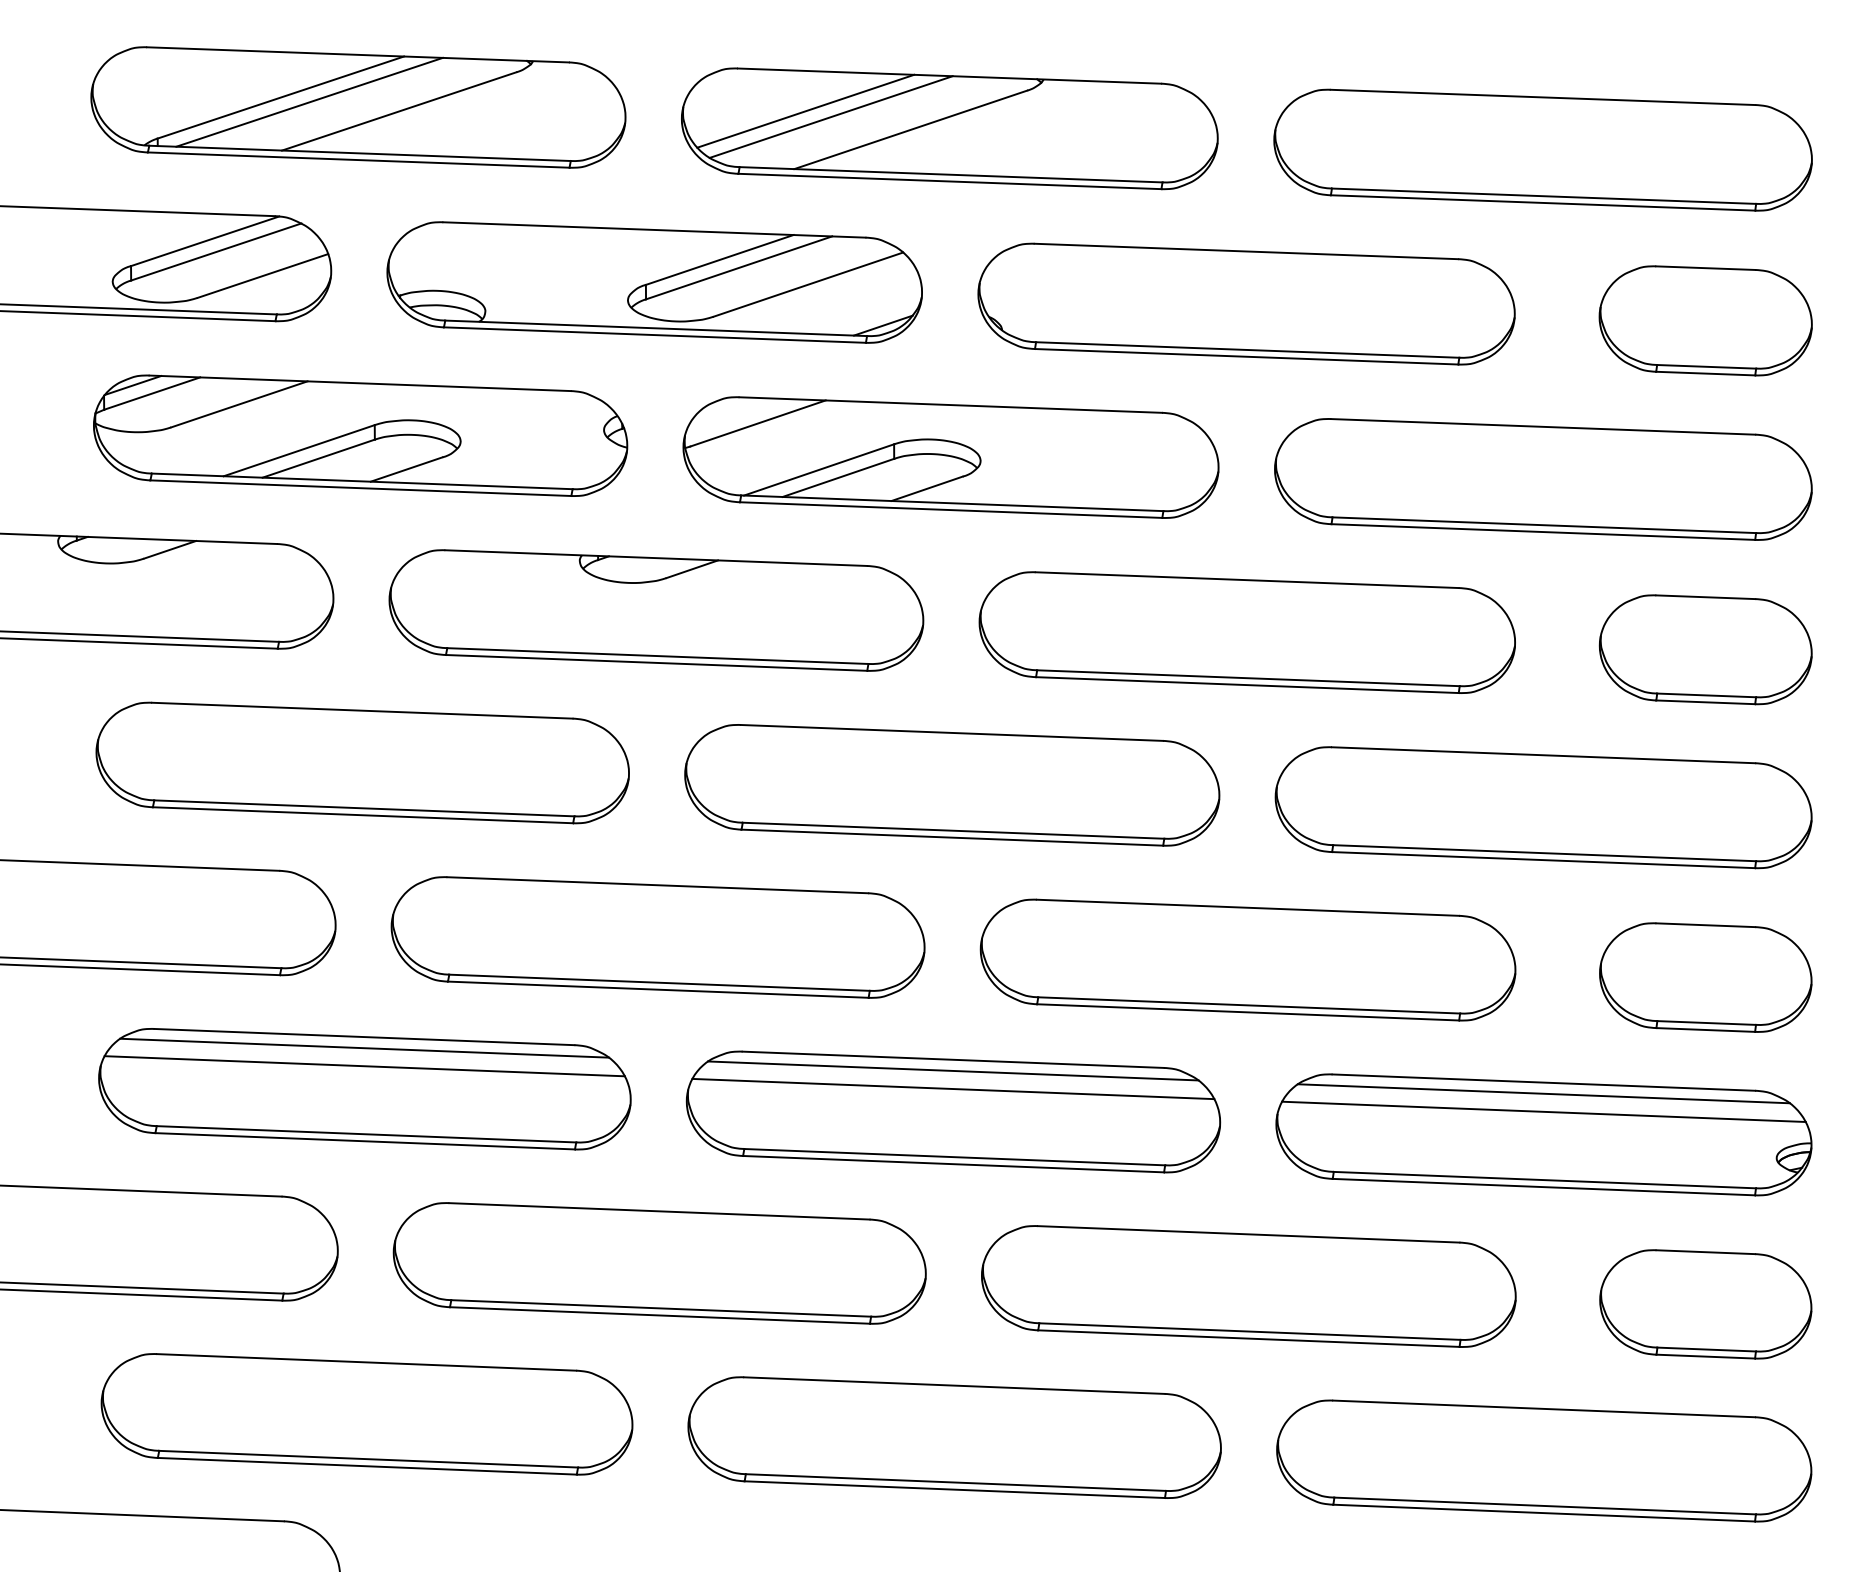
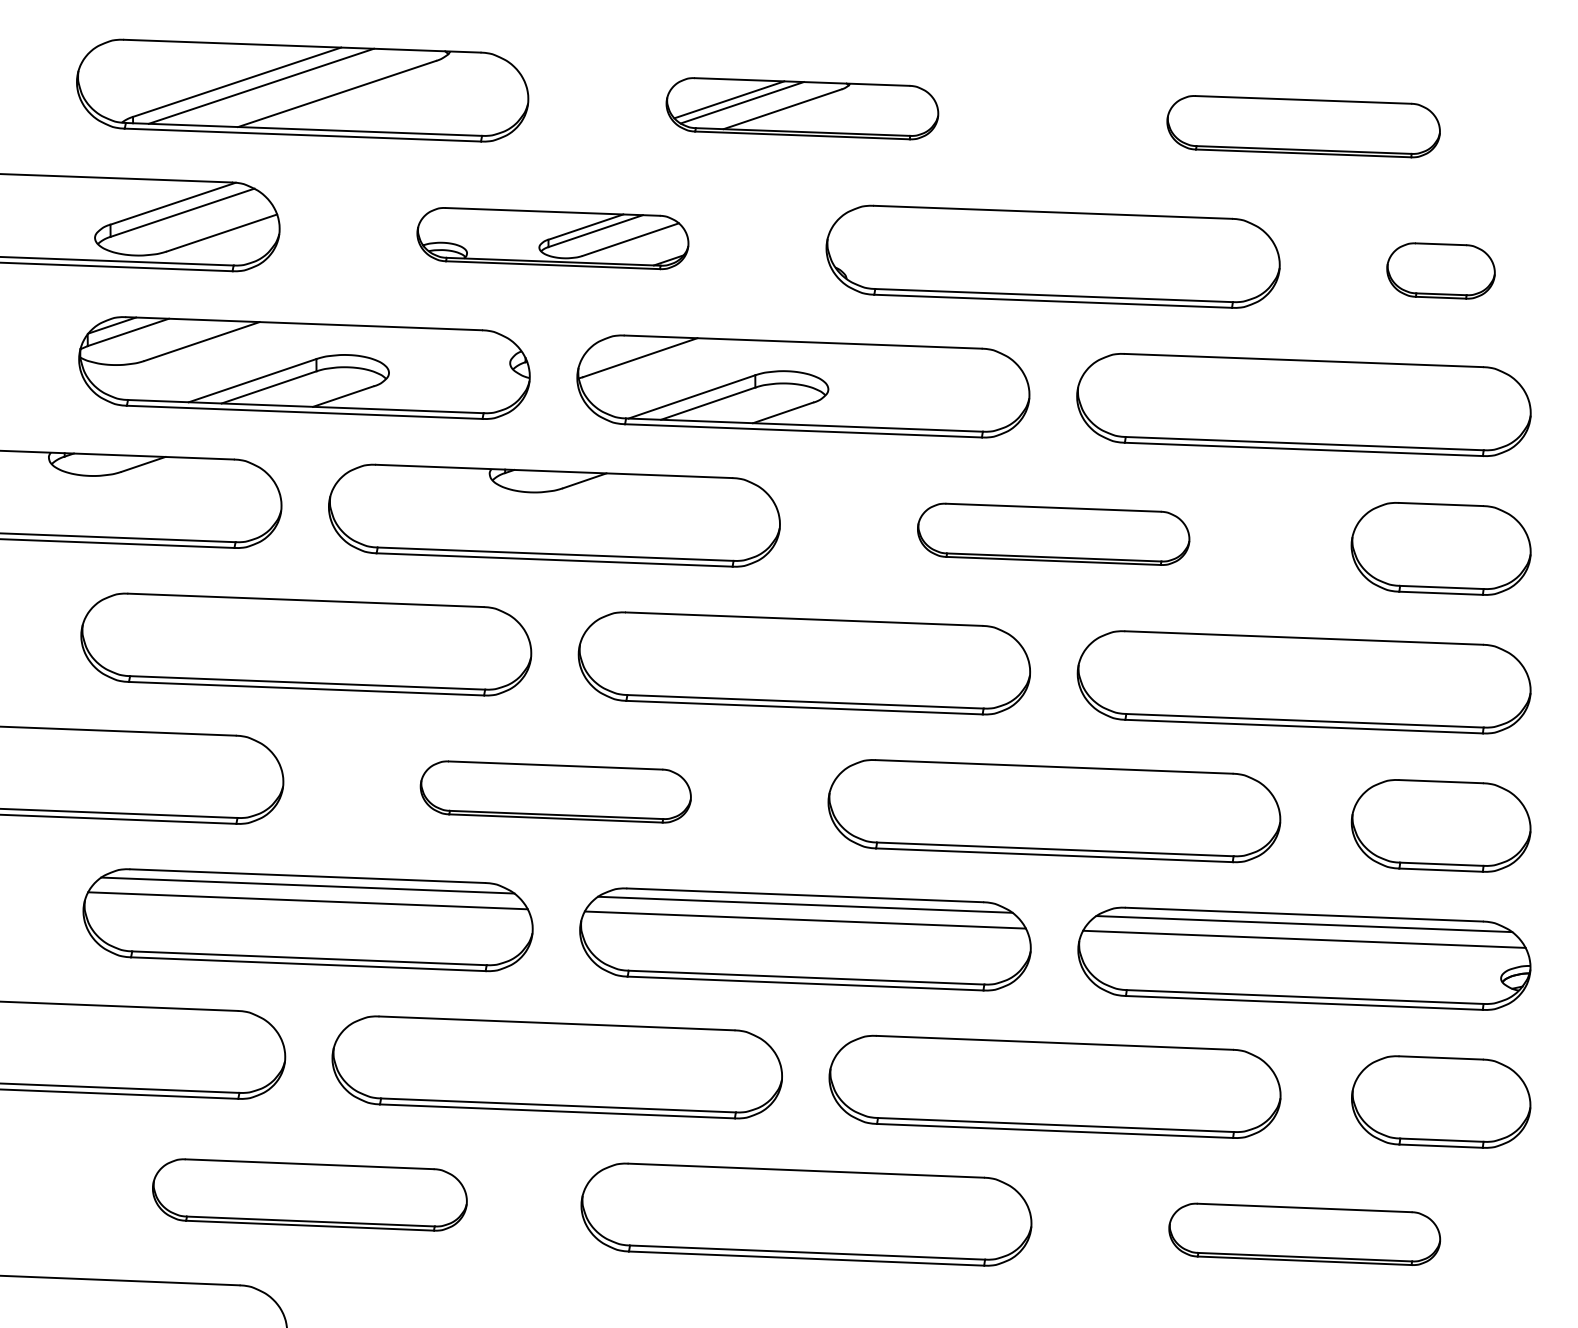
part: (949, 128) -> (802, 108), size x0.6
part: (1542, 149) -> (1303, 126), size x0.6
part: (654, 282) -> (552, 238), size x0.6
part: (1705, 320) -> (1440, 270), size x0.6
part: (1246, 632) -> (1053, 534), size x0.6
part: (657, 937) -> (555, 792), size x0.6
part: (366, 1414) -> (309, 1195), size x0.7
part: (1544, 1460) -> (1304, 1233), size x0.6

